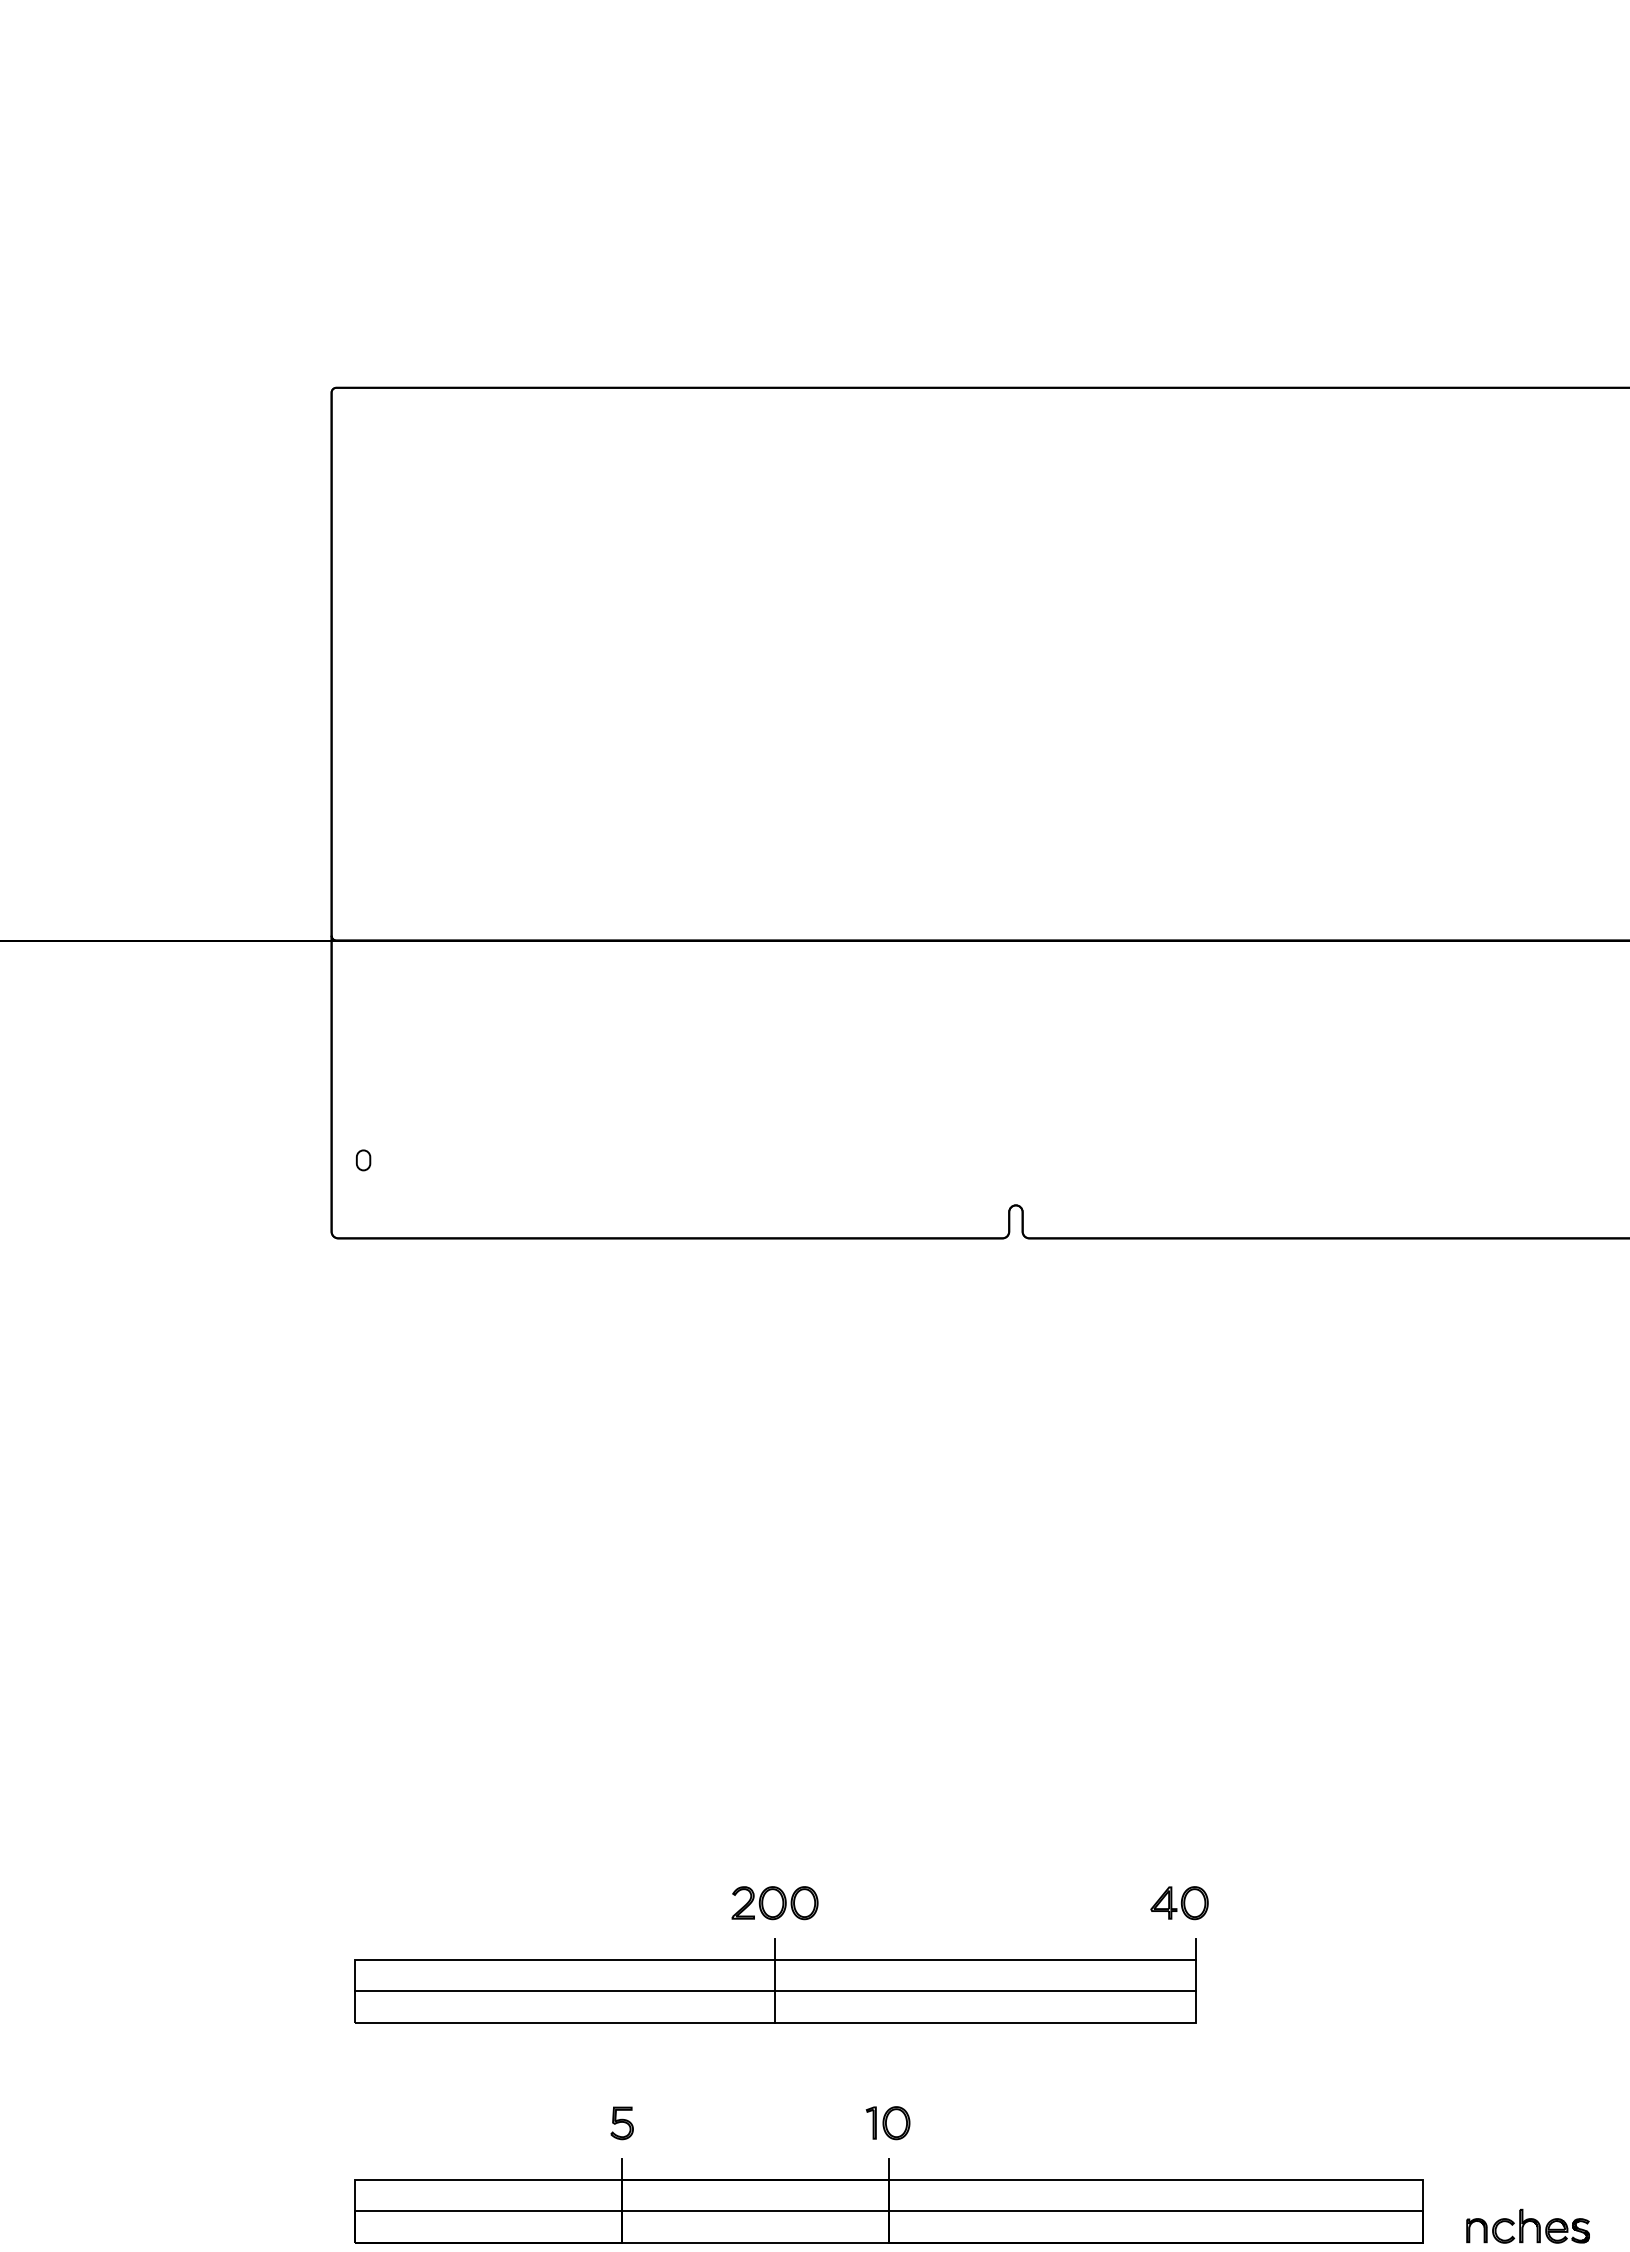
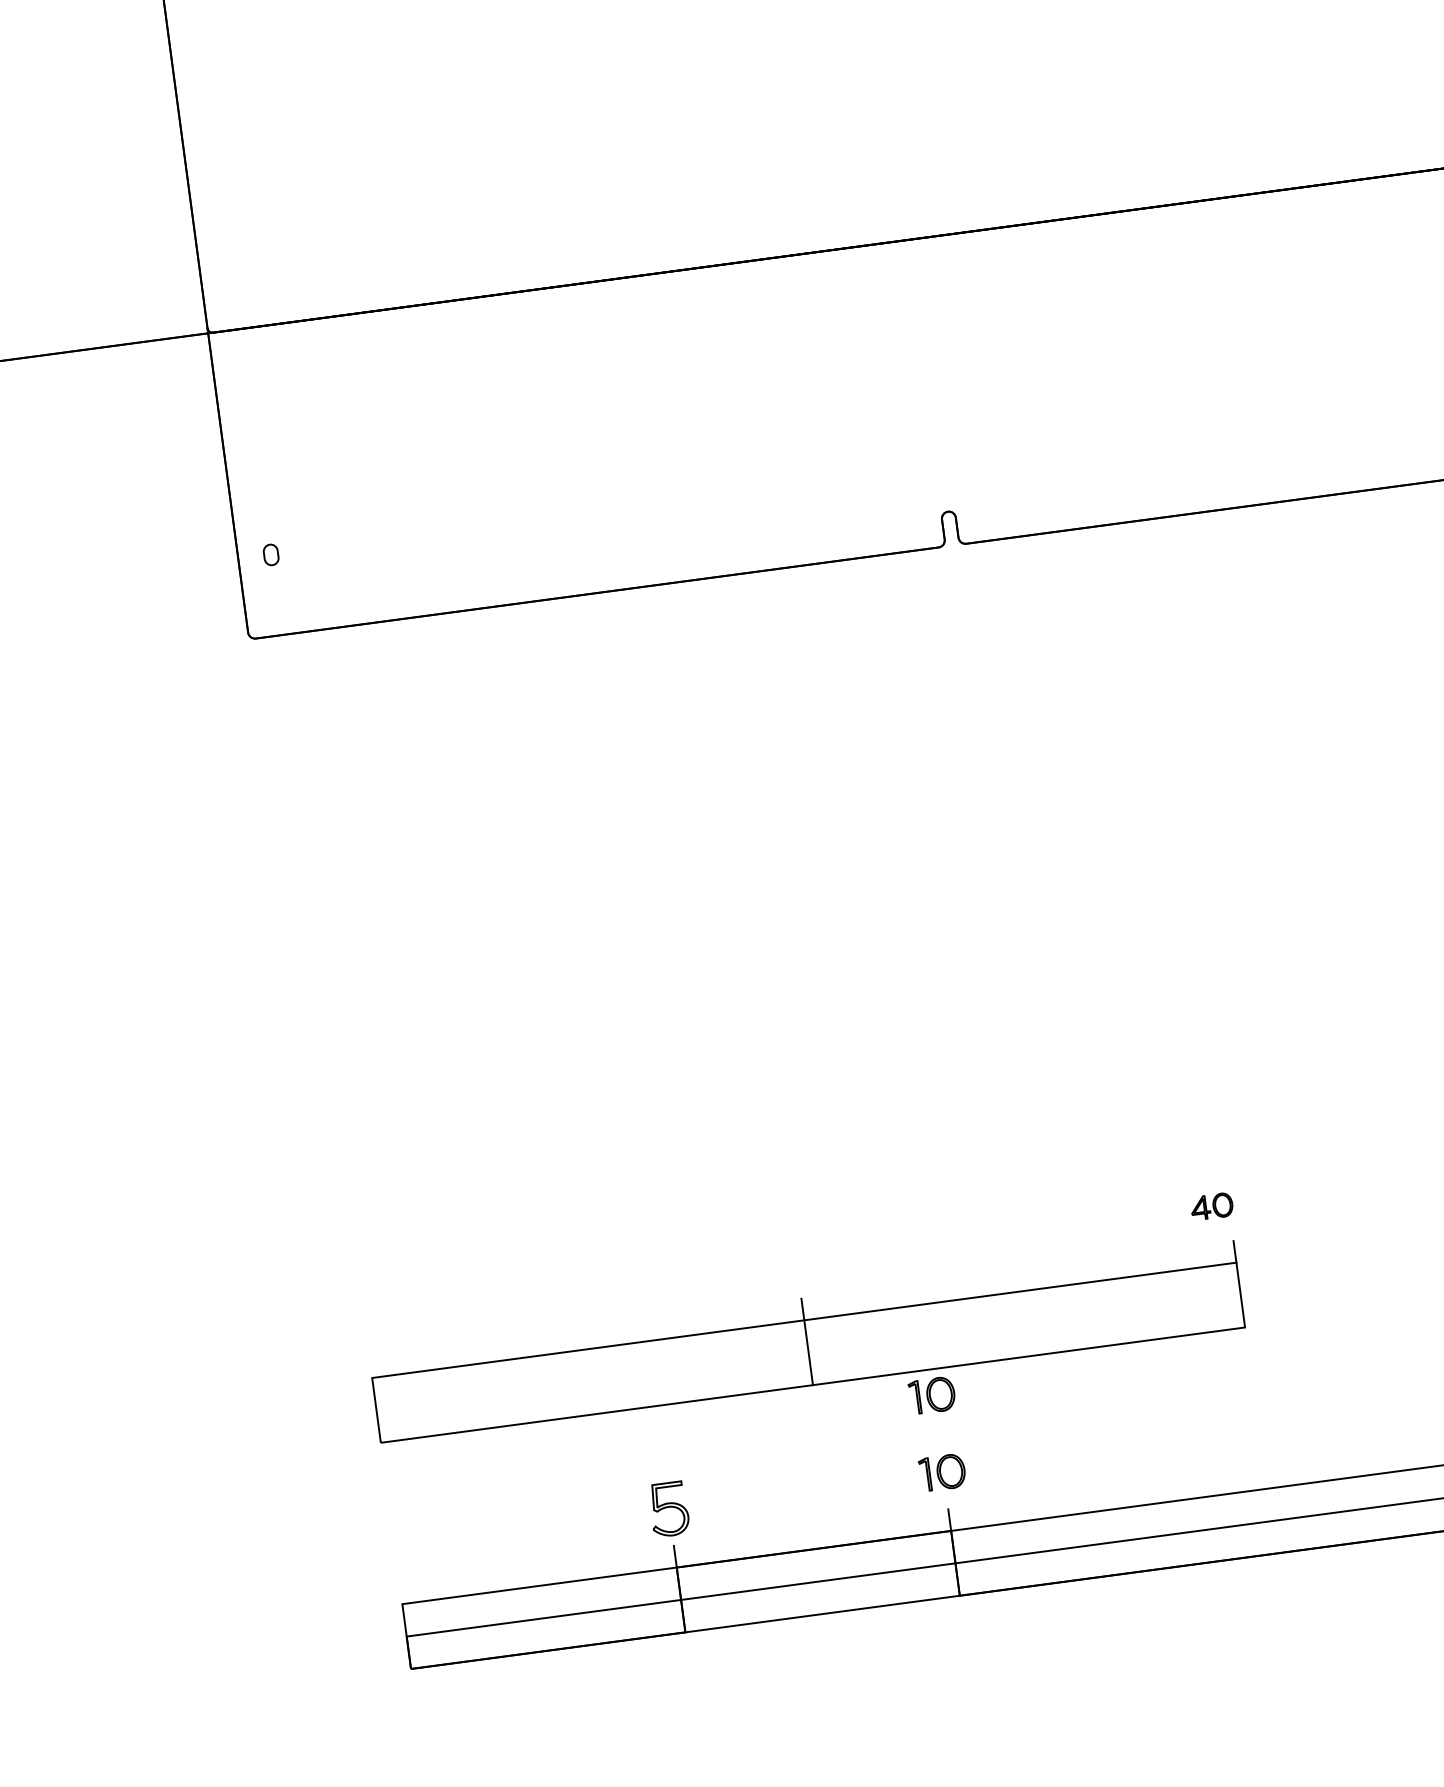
part: (774, 1903) -> (795, 1262), removed
part: (1179, 1903) -> (1211, 1206), size x0.7
line: (775, 1991) -> (808, 1352), removed
part: (887, 2048) -> (931, 1396), added
part: (621, 2123) -> (668, 1509), size x1.6

